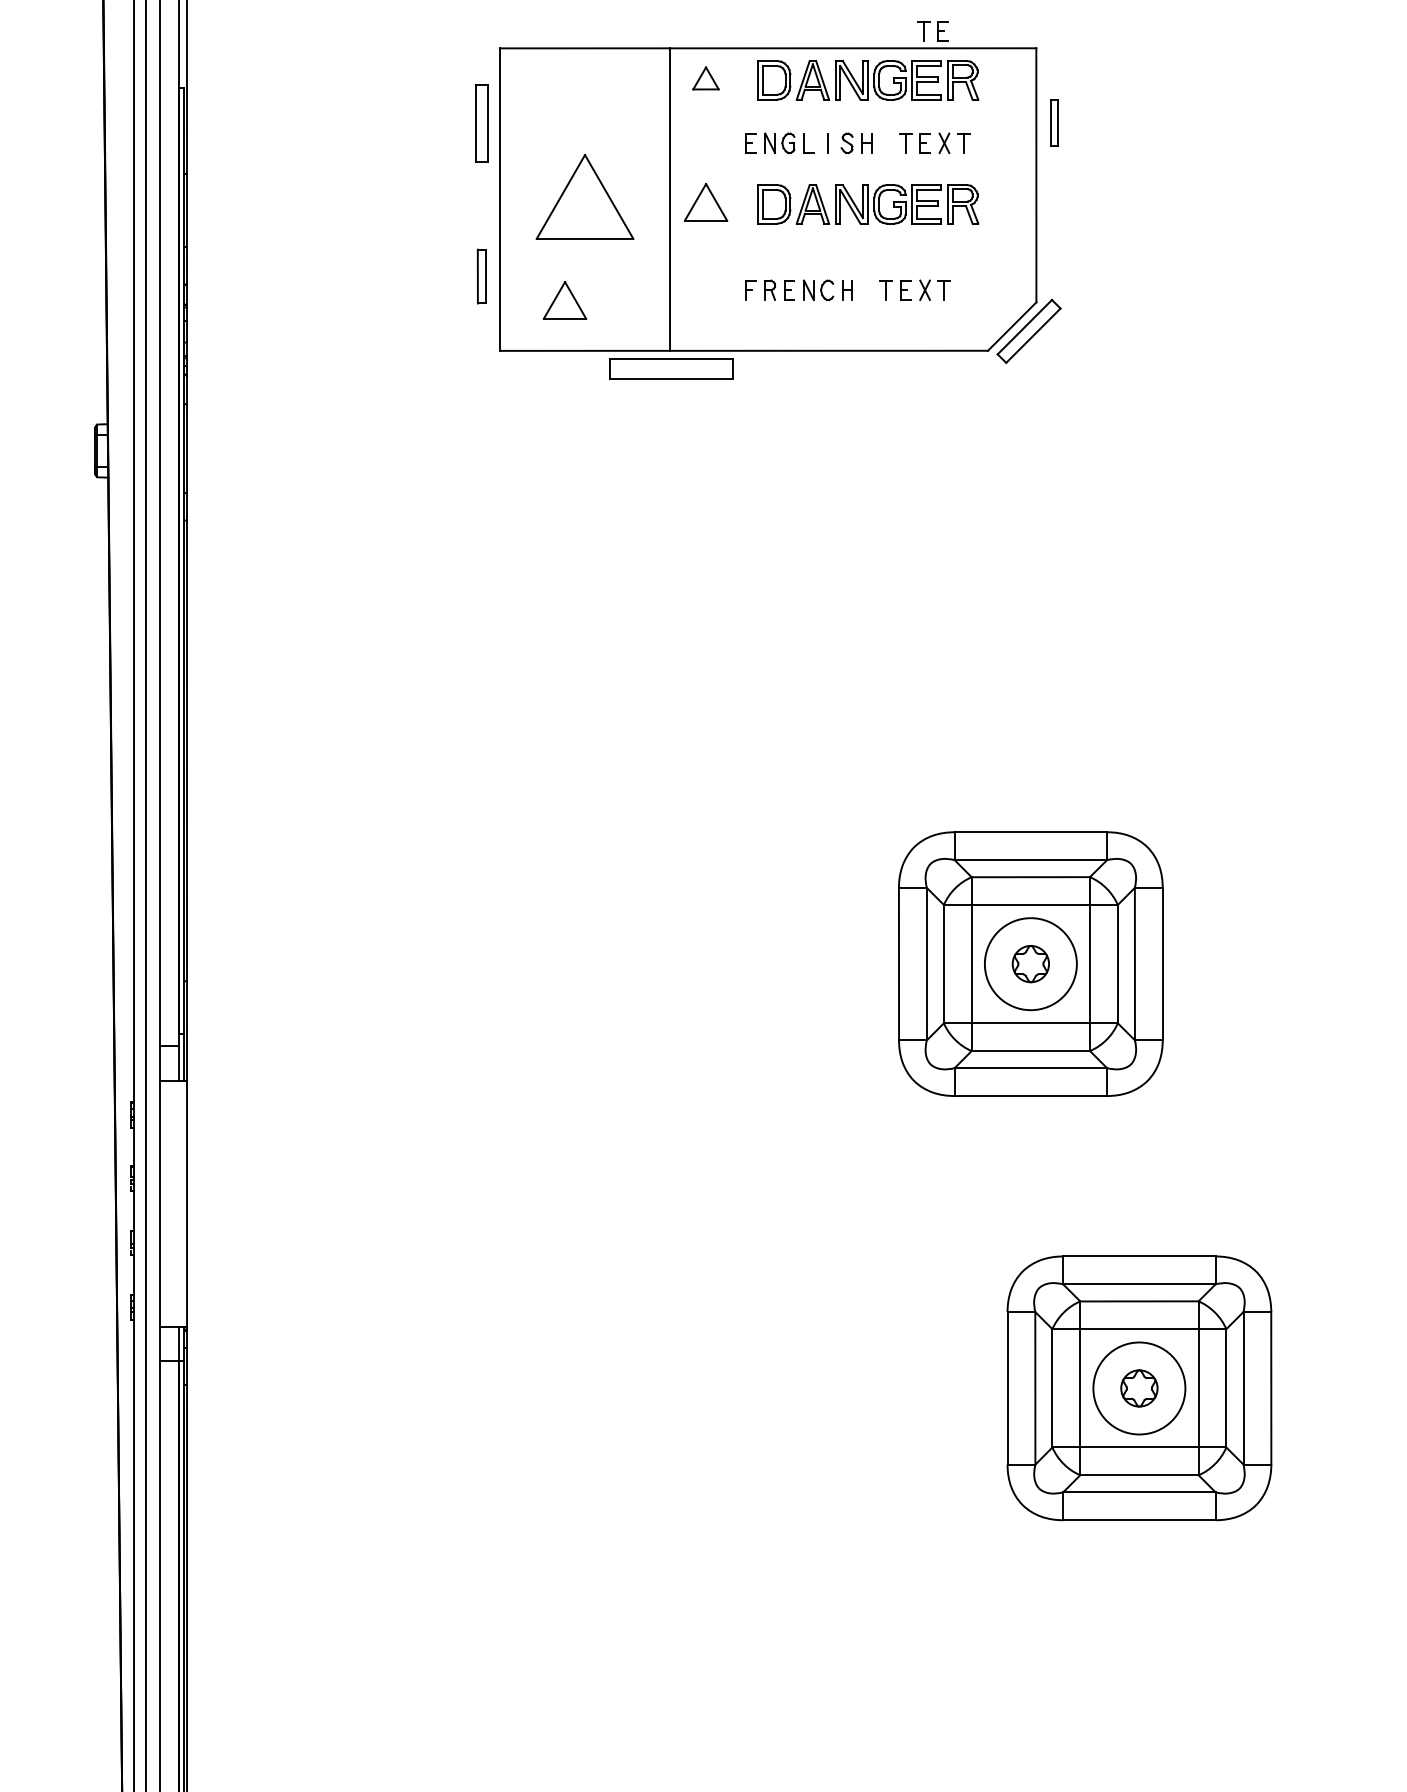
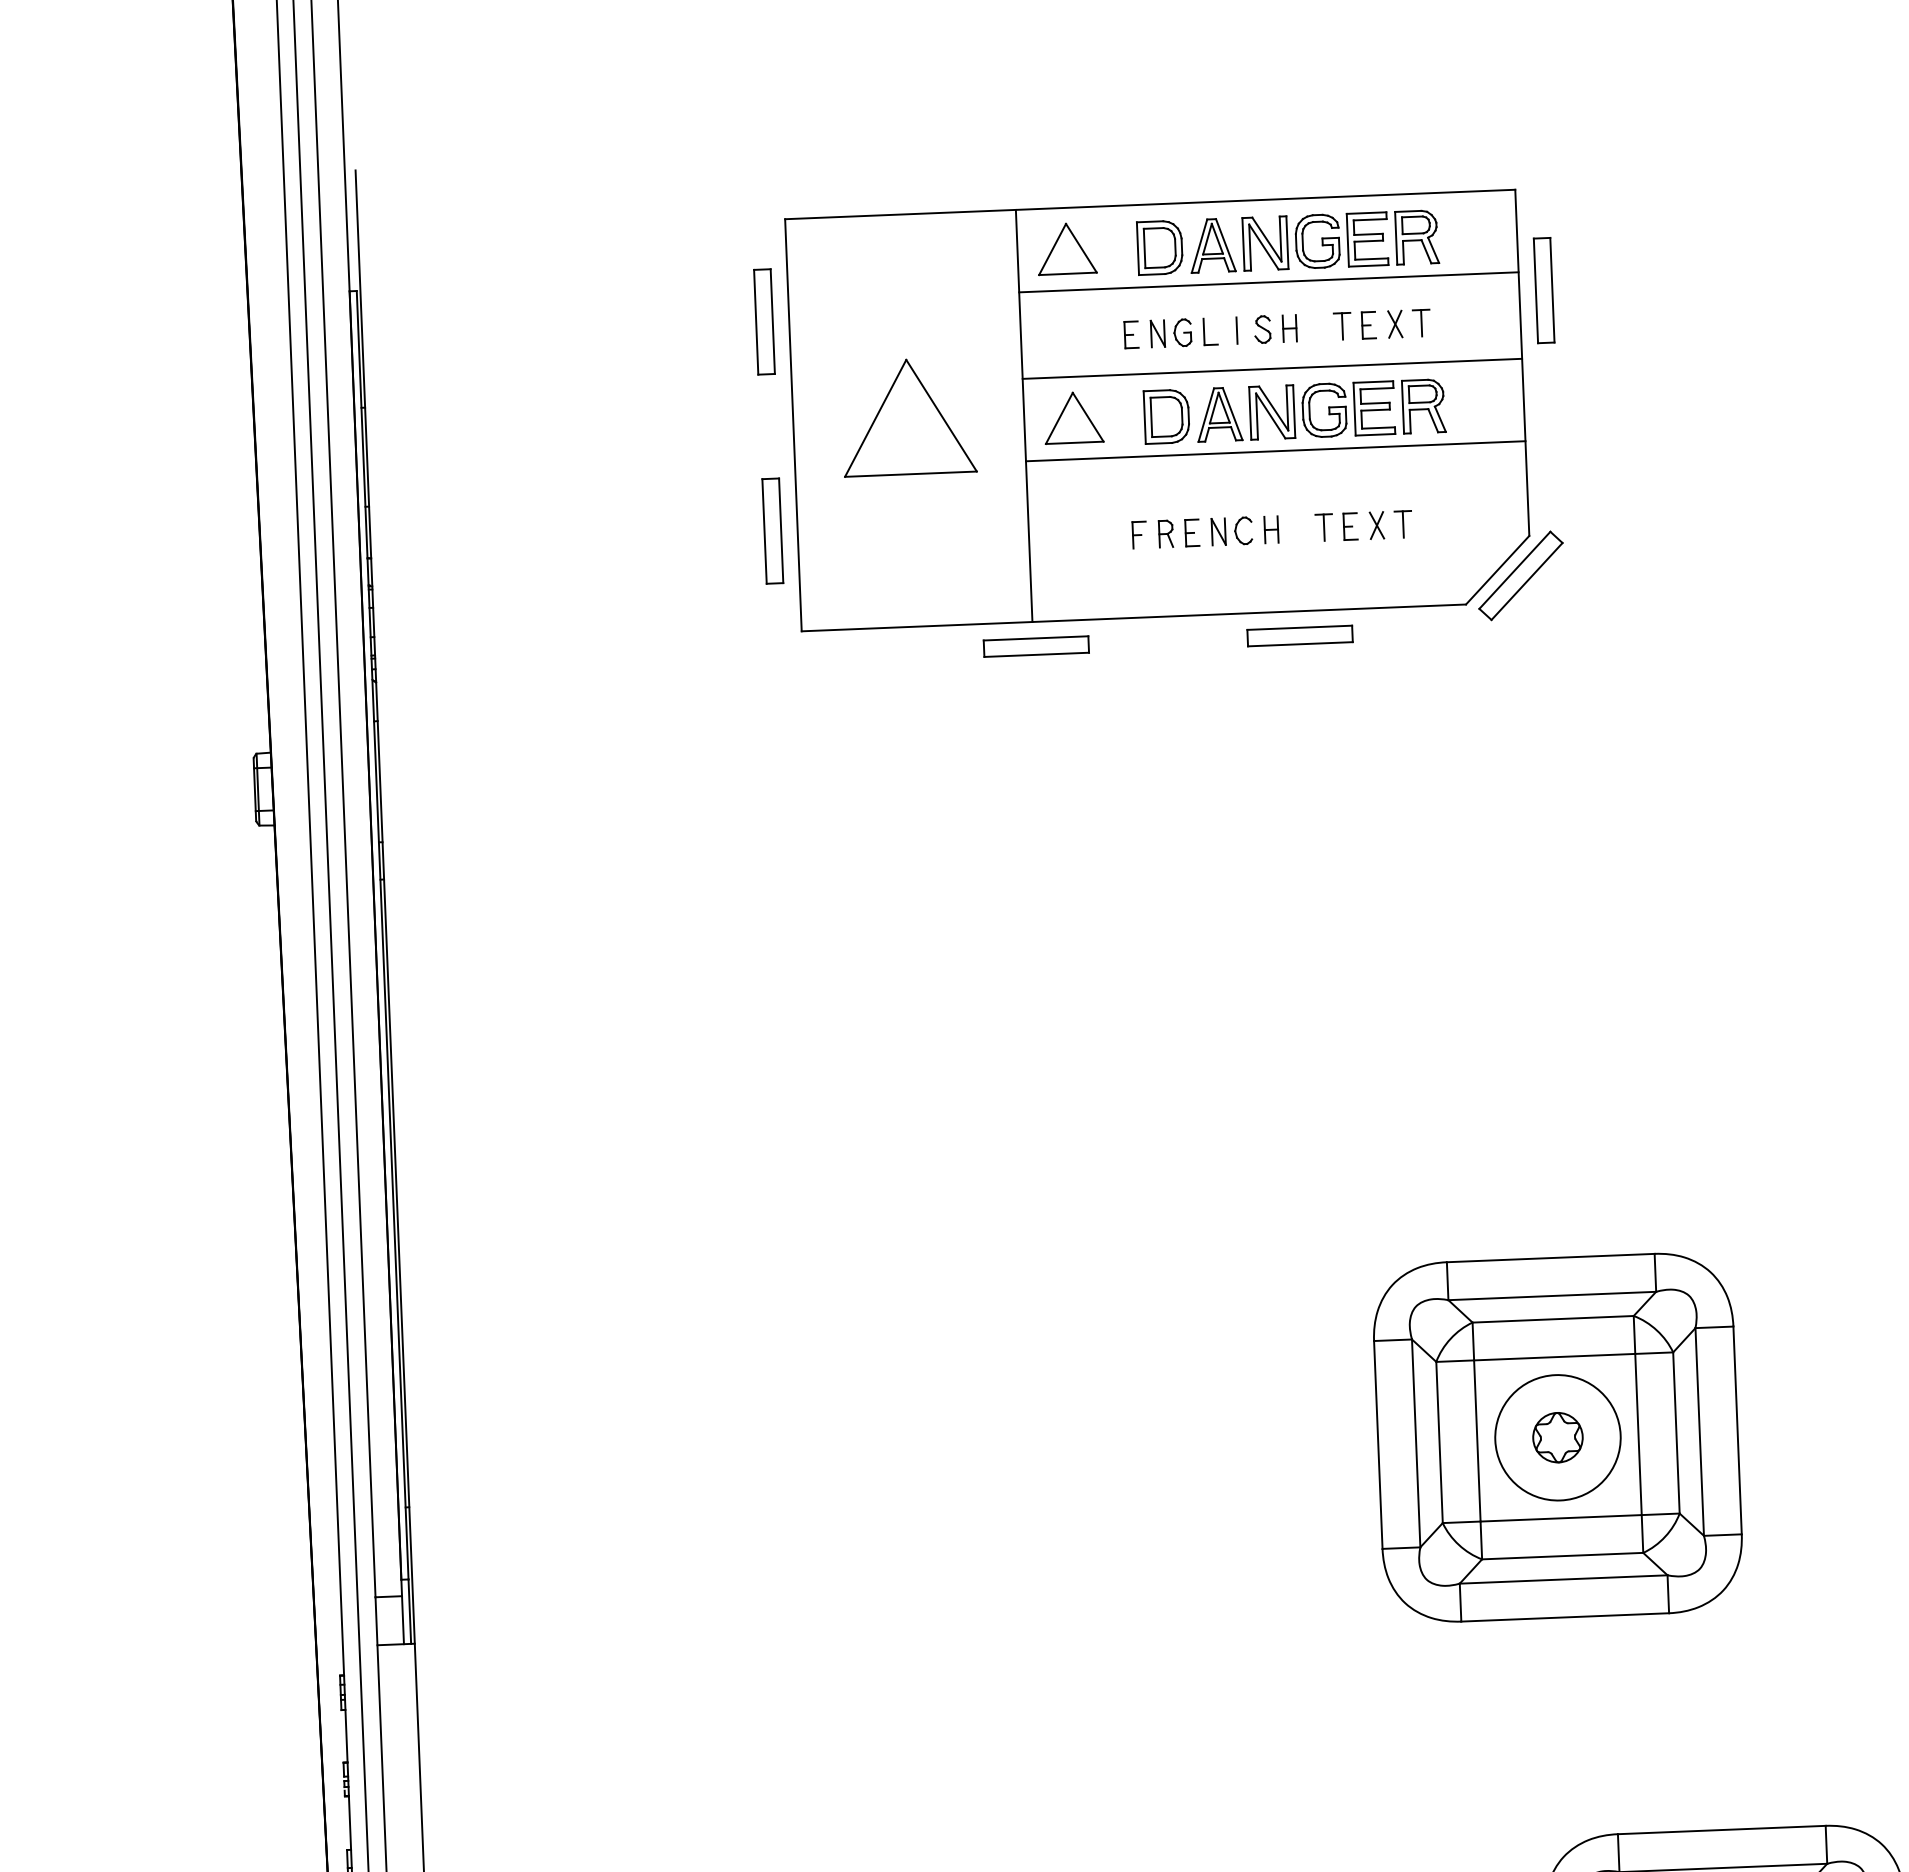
part: (932, 31) -> (1372, 172), removed
part: (705, 78) -> (1066, 249), size x1.67
line: (852, 108) -> (1268, 281), added
part: (1054, 122) -> (1544, 289), size x1.67
line: (852, 172) -> (1271, 369), added
line: (852, 232) -> (1274, 450), added
part: (481, 276) -> (771, 531), size x1.43
part: (565, 300) -> (887, 559), removed
part: (671, 368) -> (1035, 645), size x0.62
part: (865, 368) -> (1300, 635), added

